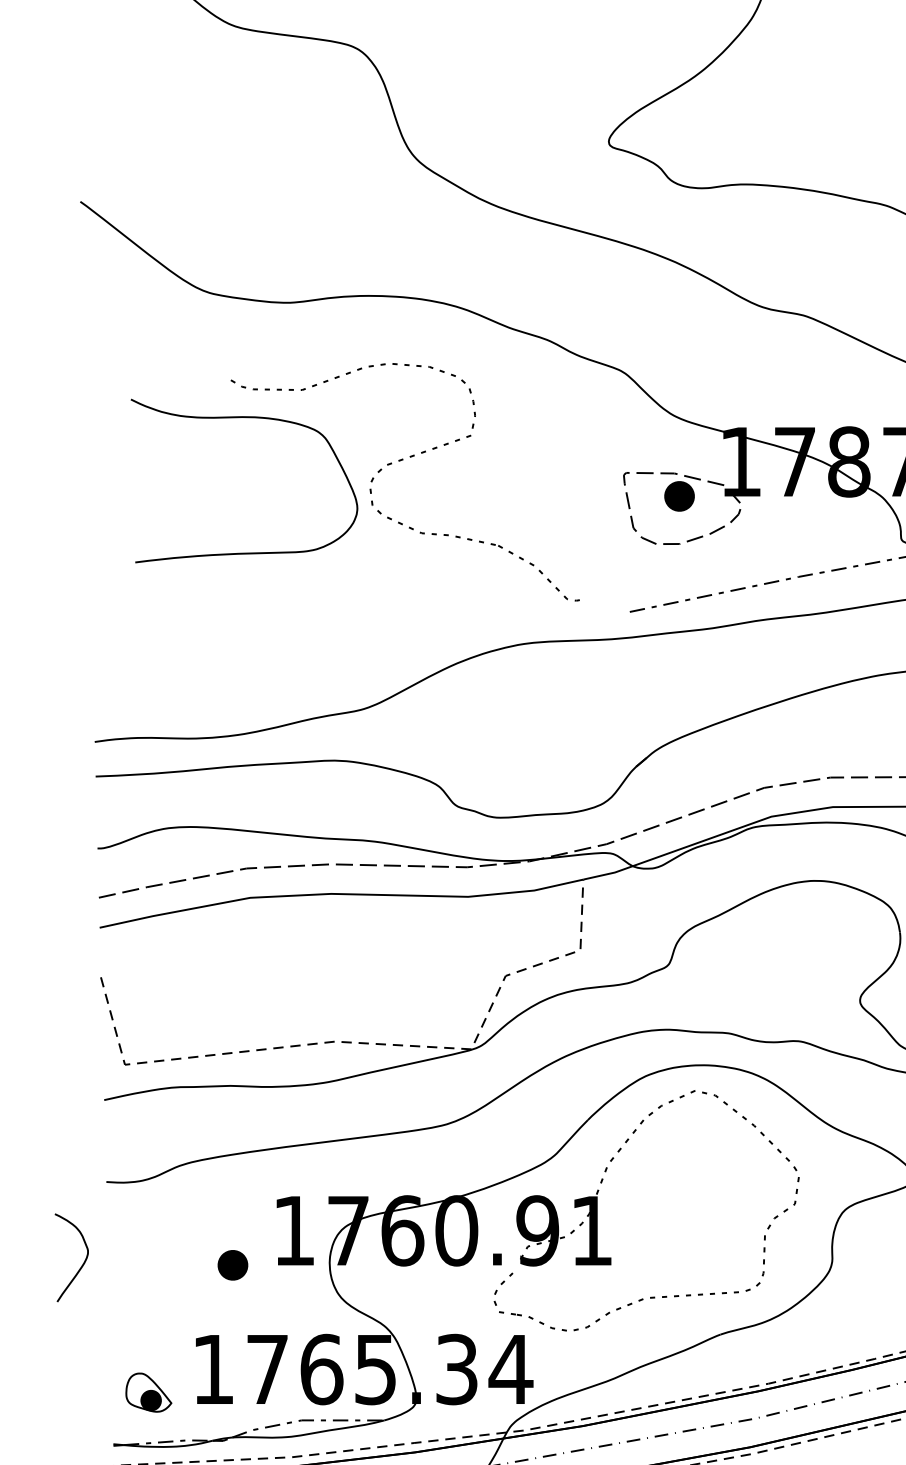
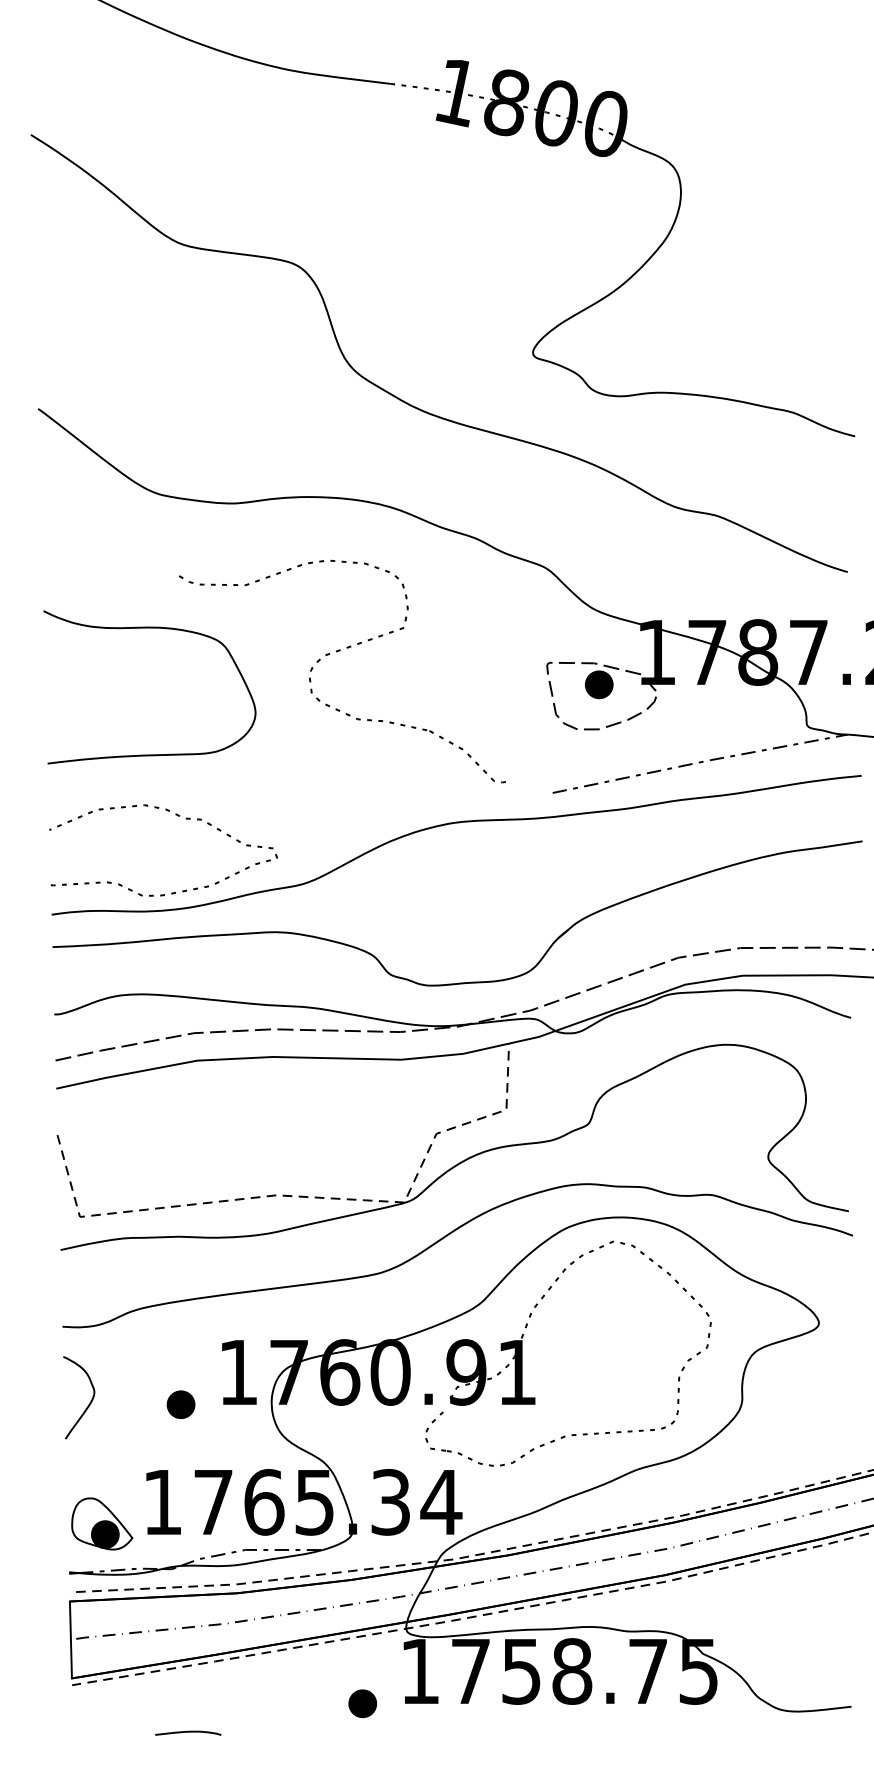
curve: (244, 418) -> (149, 628), moved
curve: (229, 637) -> (177, 816), added
curve: (82, 1262) -> (89, 1402), moved
part: (149, 1392) -> (102, 1523), size x1.43

